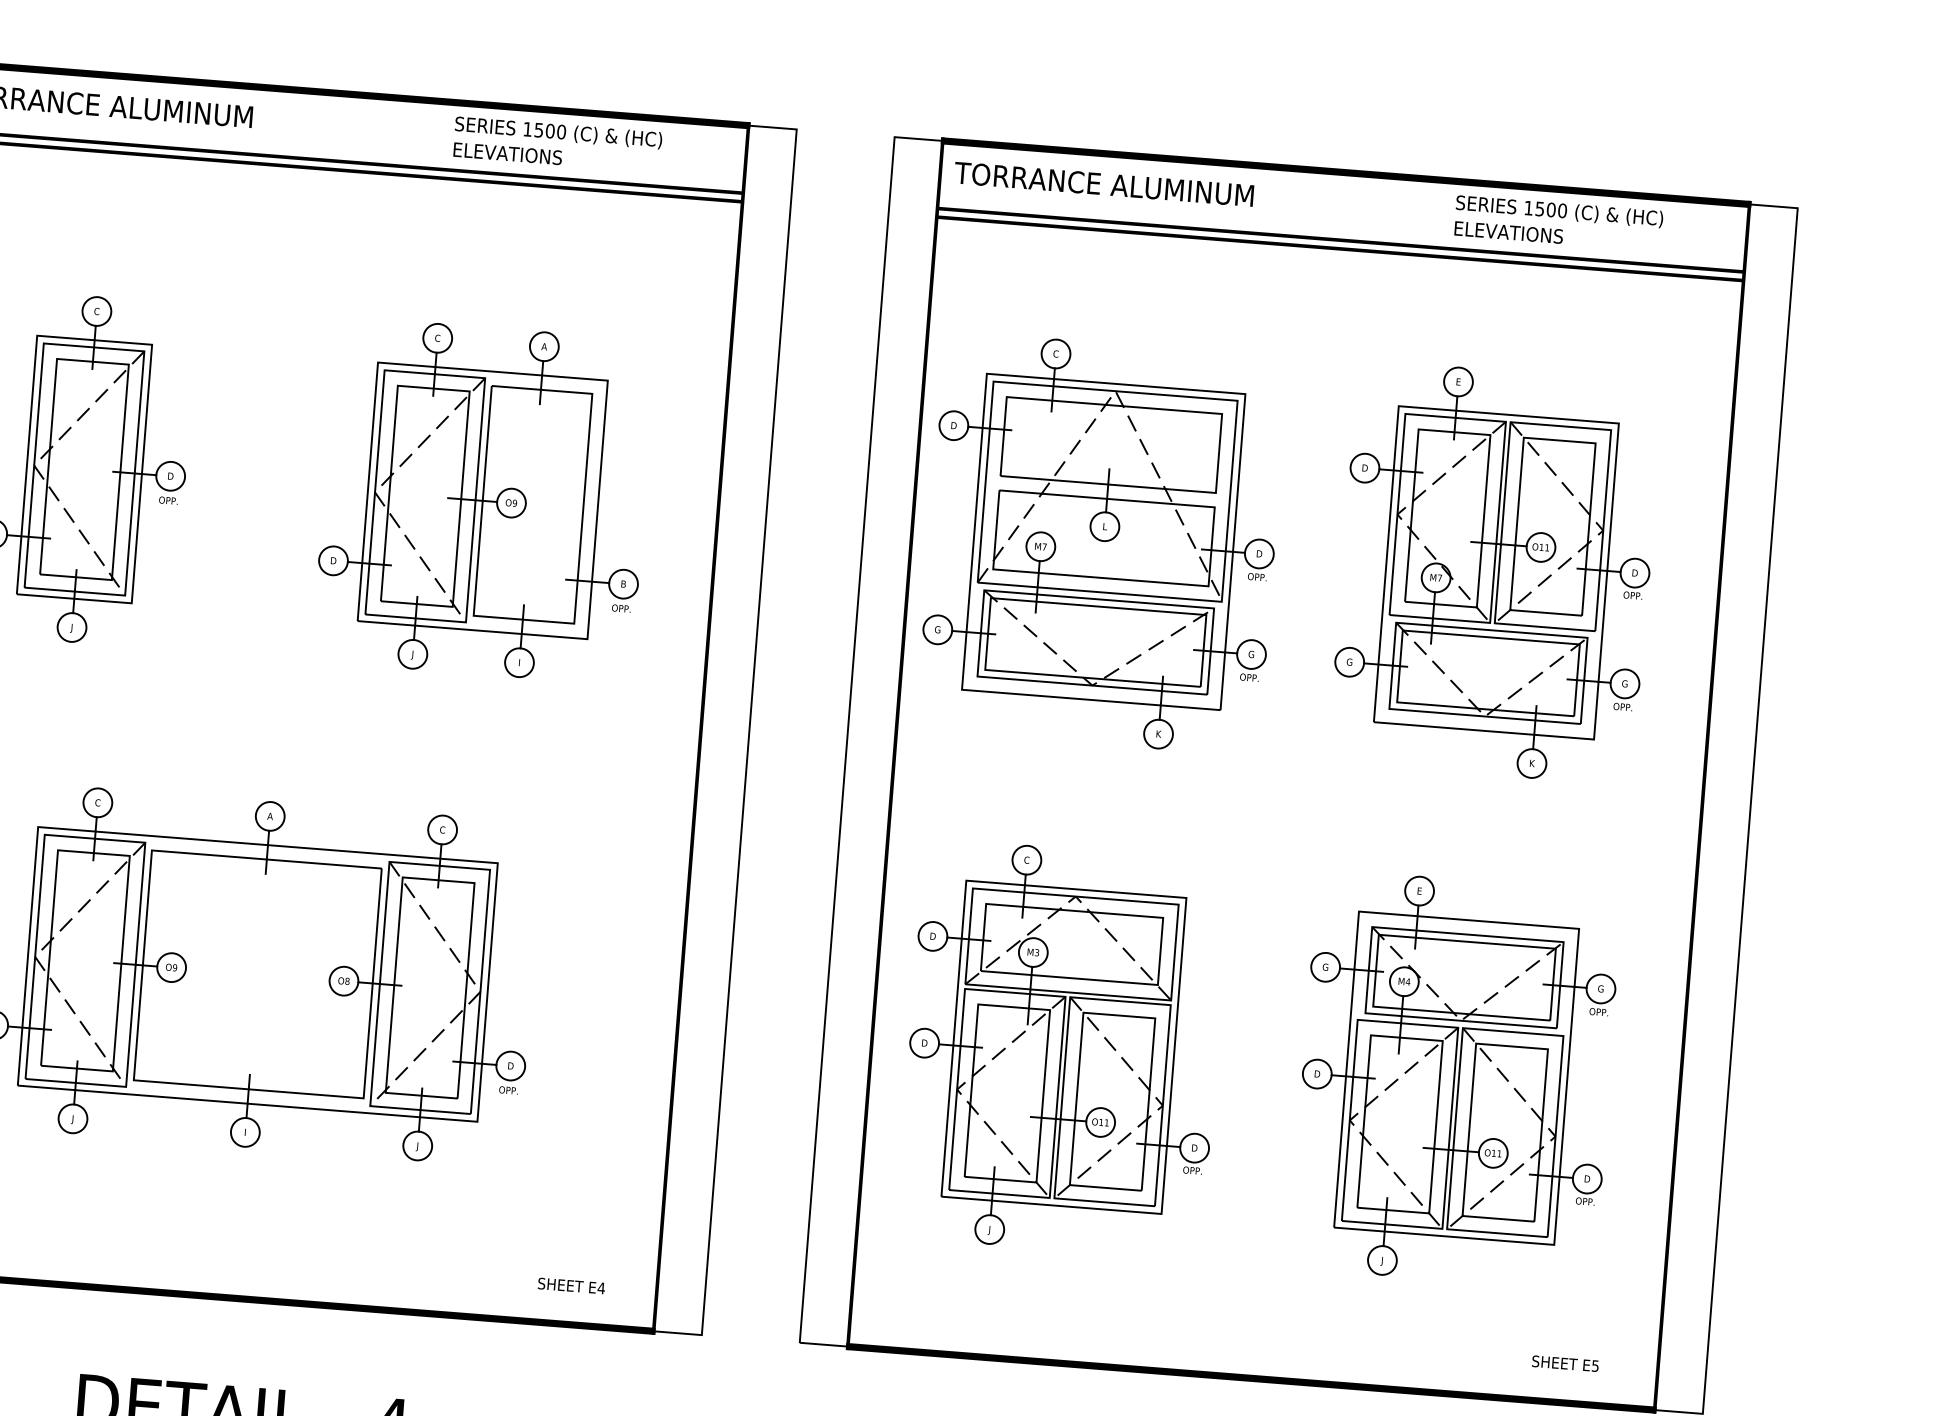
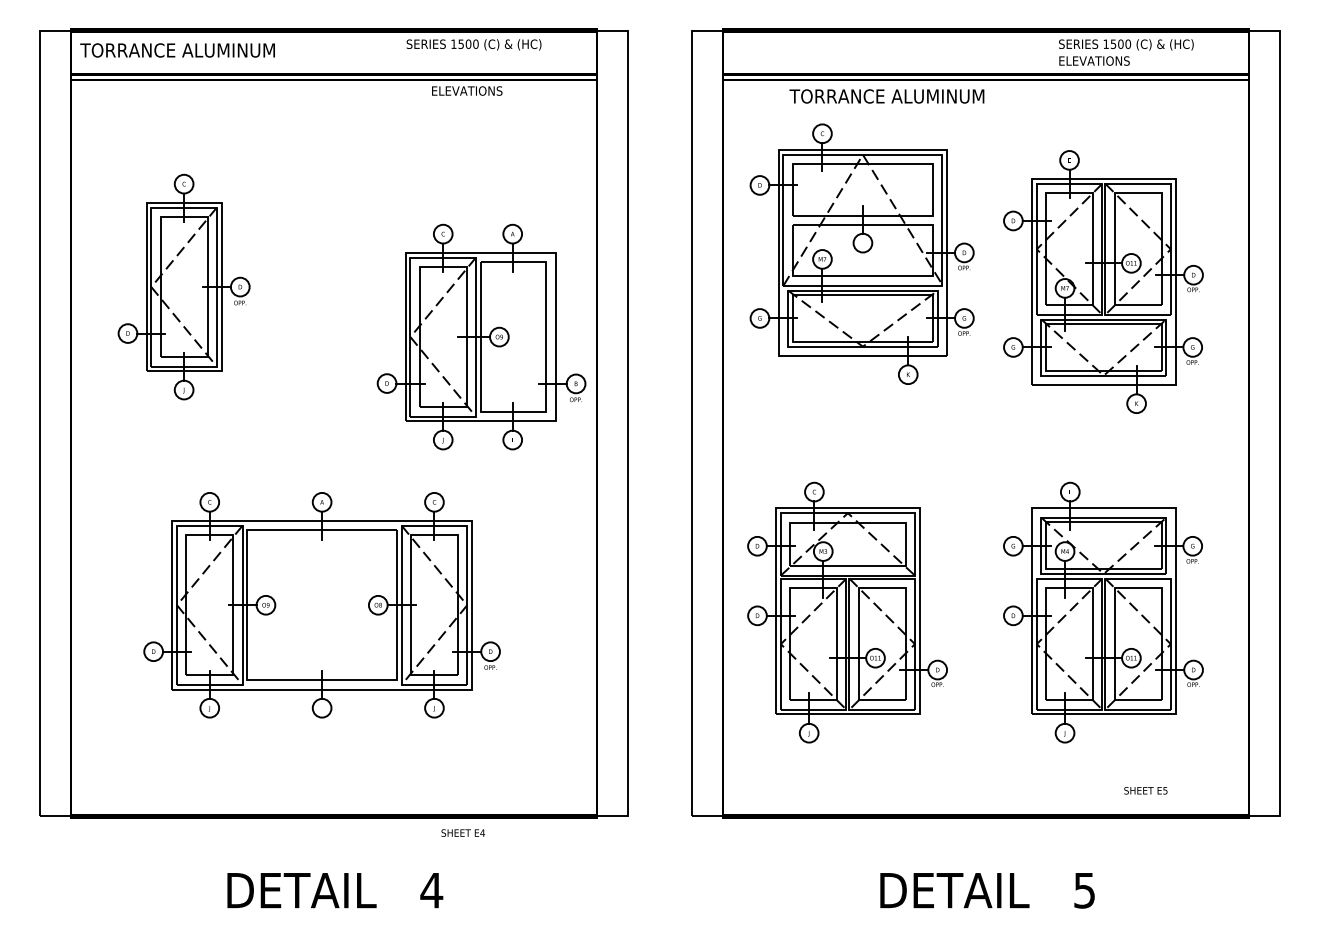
text: (508, 152) -> (467, 90), moved
text: (1103, 184) -> (886, 96), moved
part: (484, 500) -> (481, 336), moved
part: (1101, 542) -> (861, 253), moved
text: (570, 1285) -> (462, 832), moved
text: (1564, 1363) -> (1145, 790), moved

